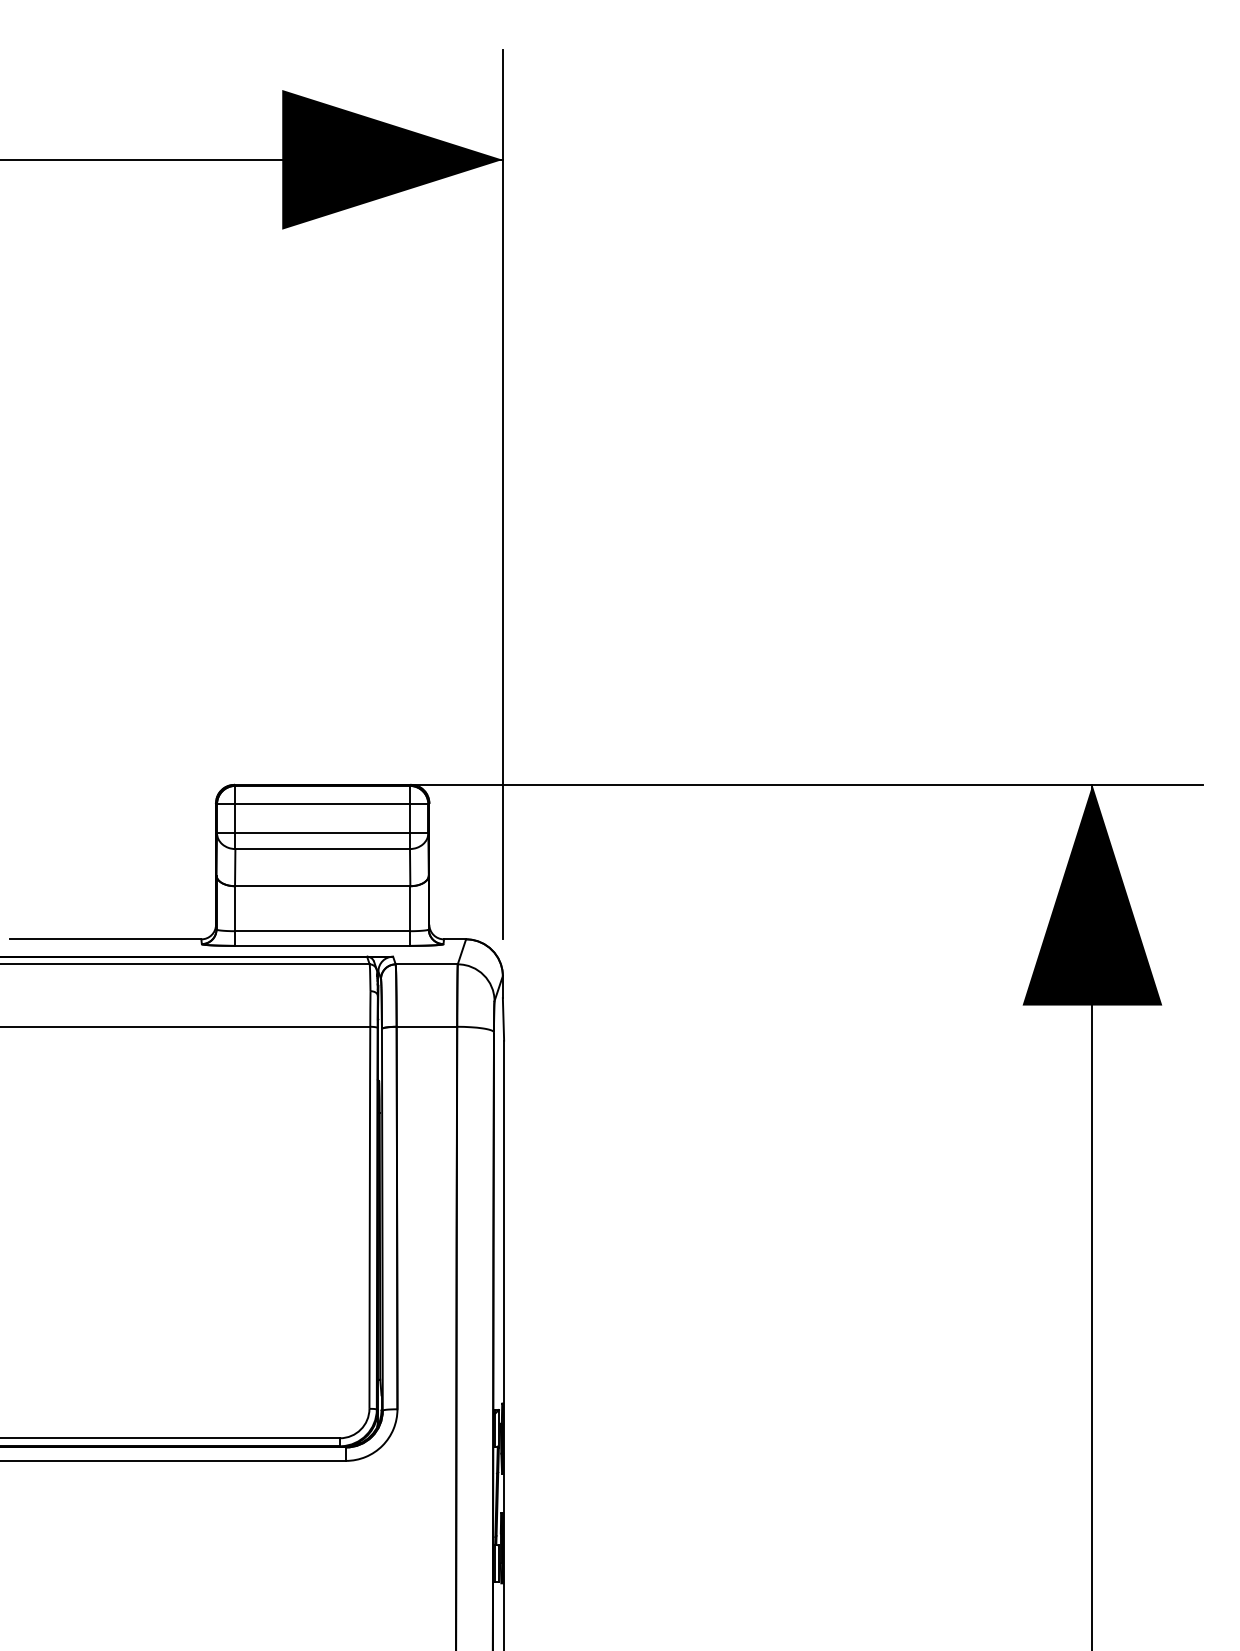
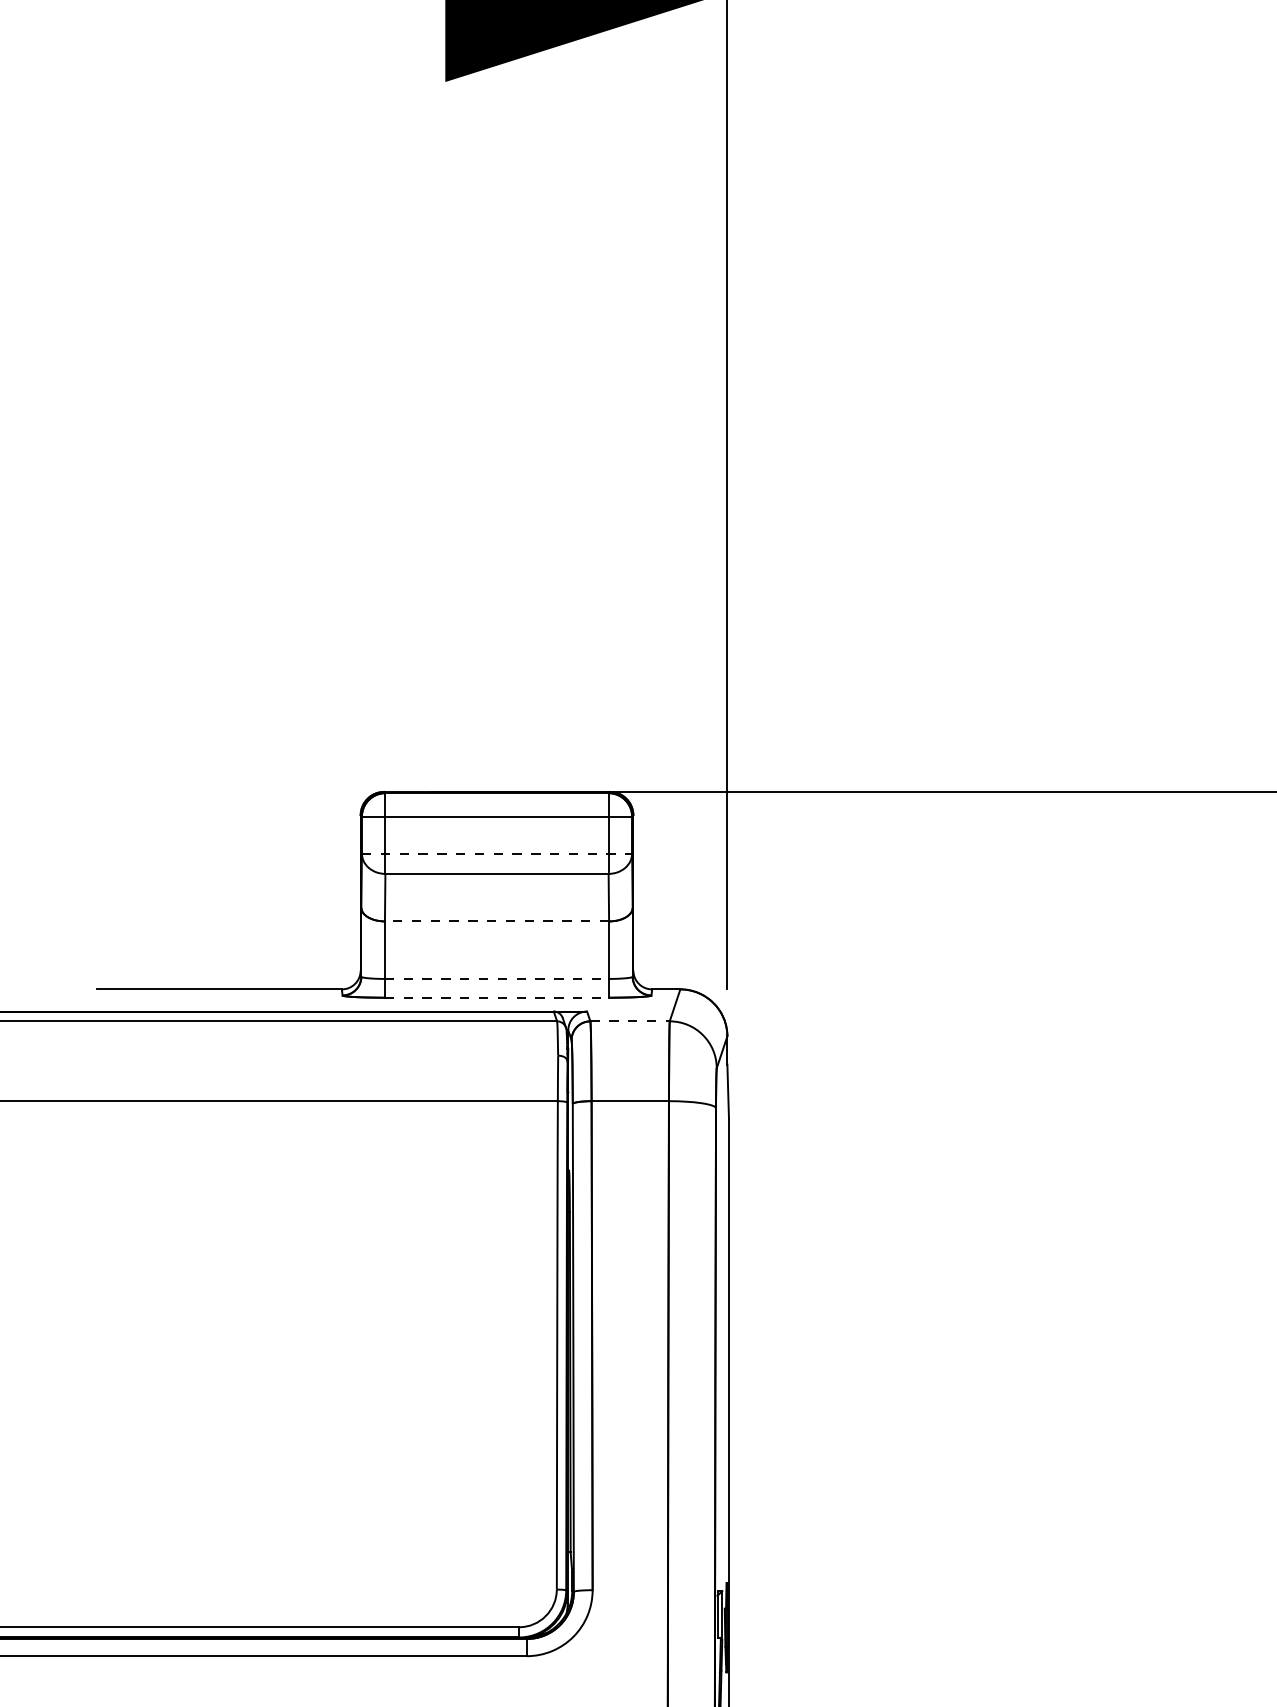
line: (322, 833) -> (496, 854), solid -> dashed
line: (322, 886) -> (496, 921), solid -> dashed
line: (322, 931) -> (496, 979), solid -> dashed
line: (322, 945) -> (496, 997), solid -> dashed
line: (427, 964) -> (631, 1021), solid -> dashed

